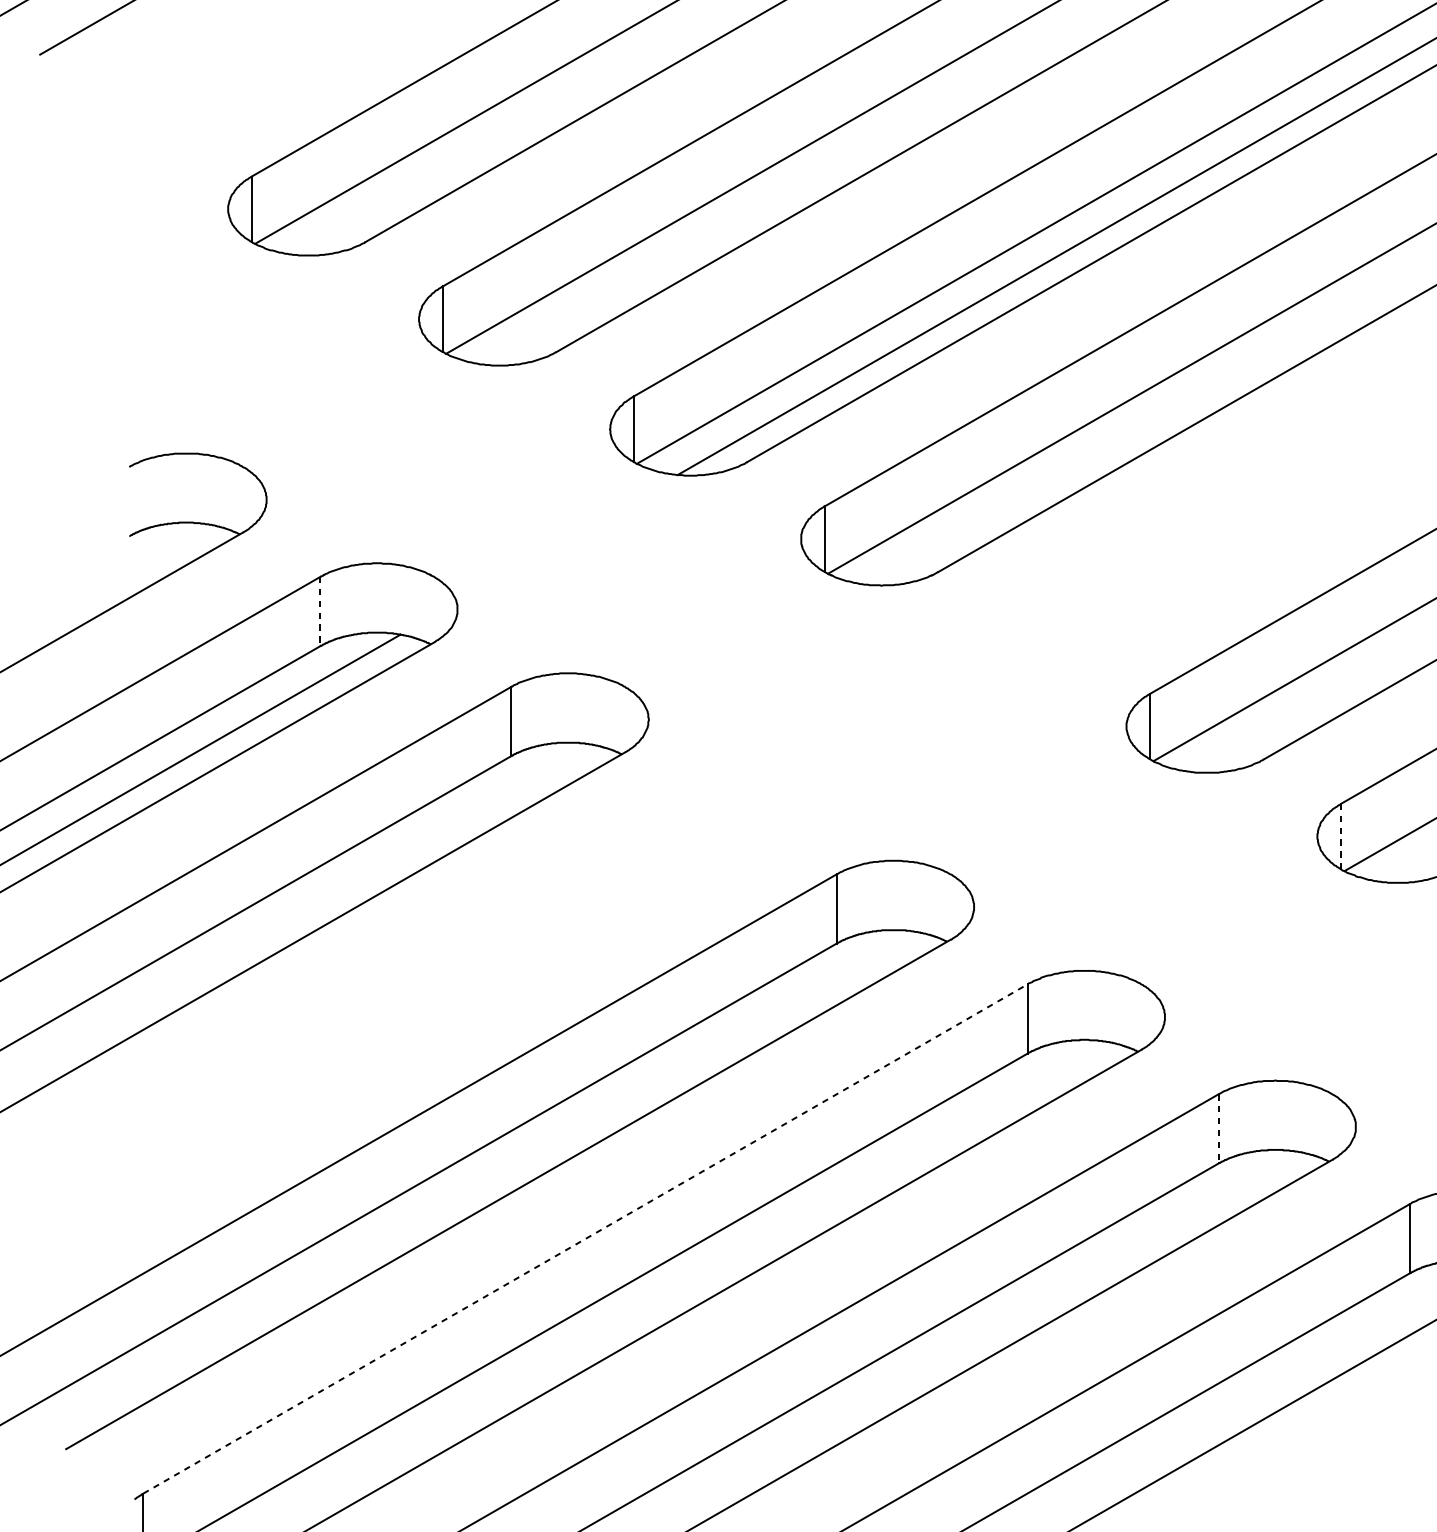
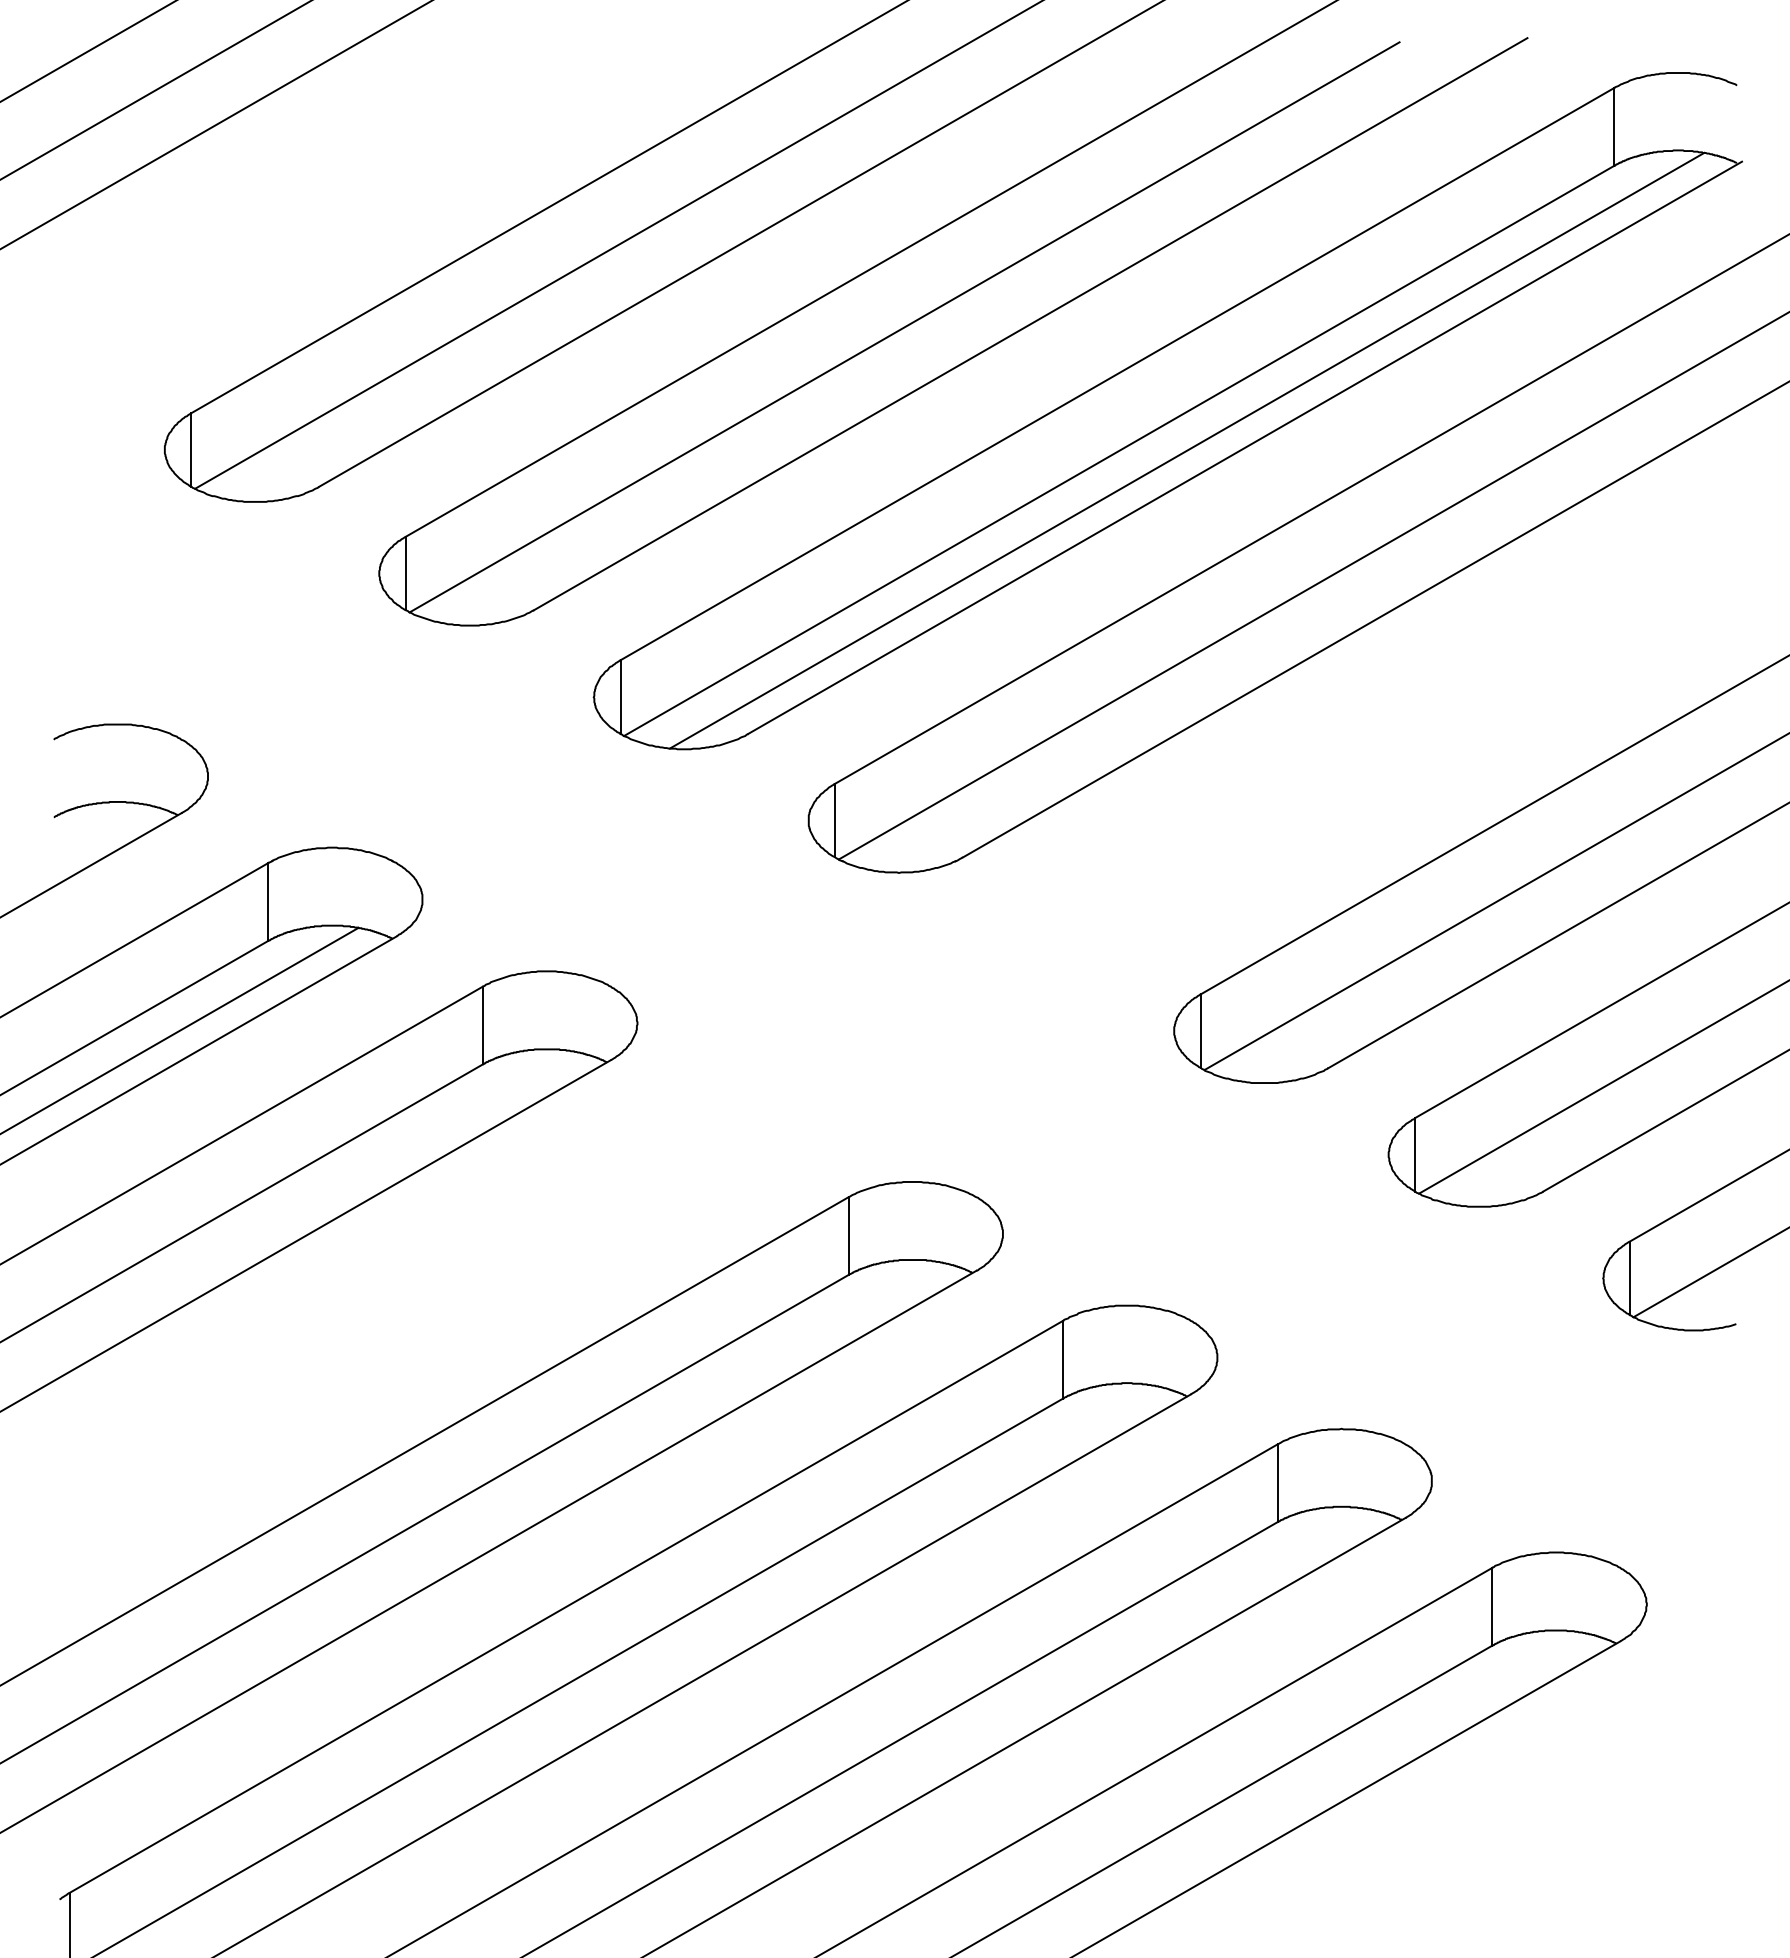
line: (320, 611) -> (268, 901), dashed -> solid
line: (1341, 836) -> (1415, 1154), dashed -> solid
line: (1218, 1129) -> (1277, 1483), dashed -> solid
line: (585, 1238) -> (566, 1606), dashed -> solid

